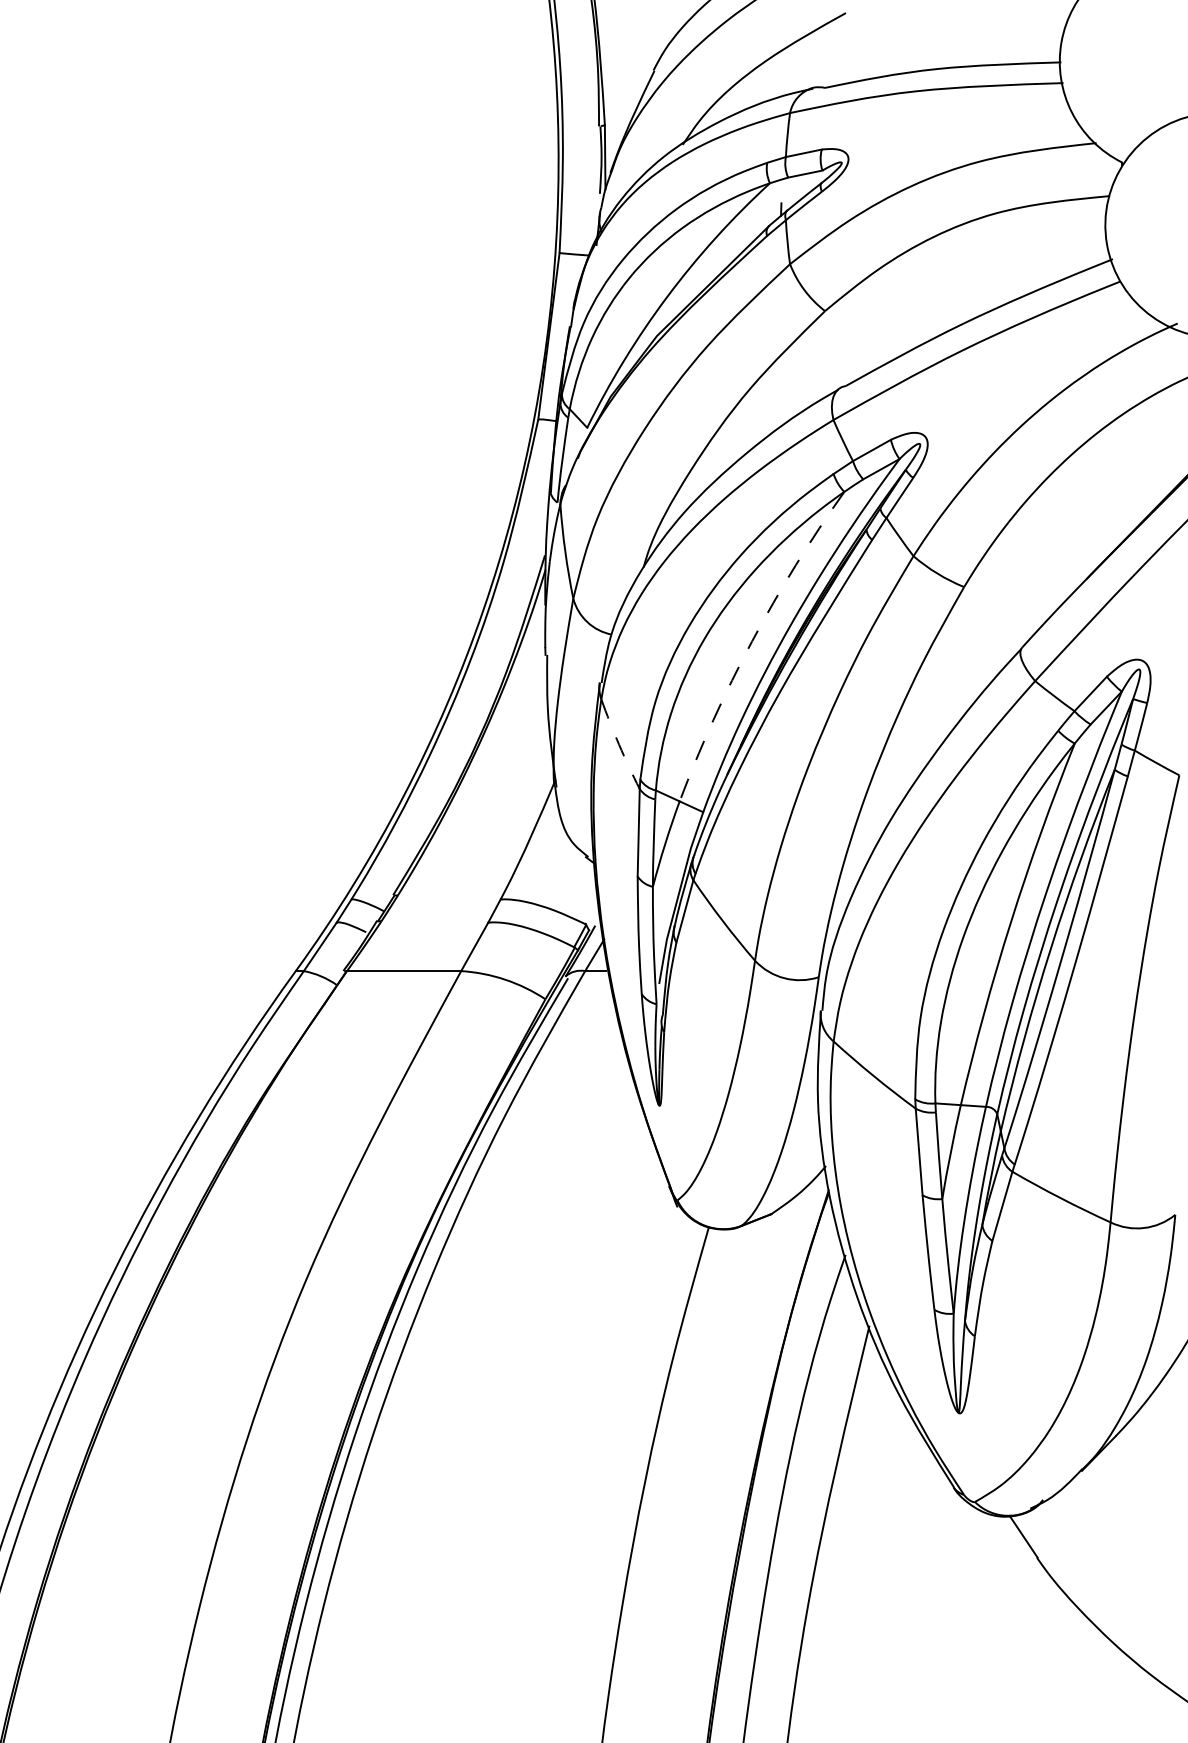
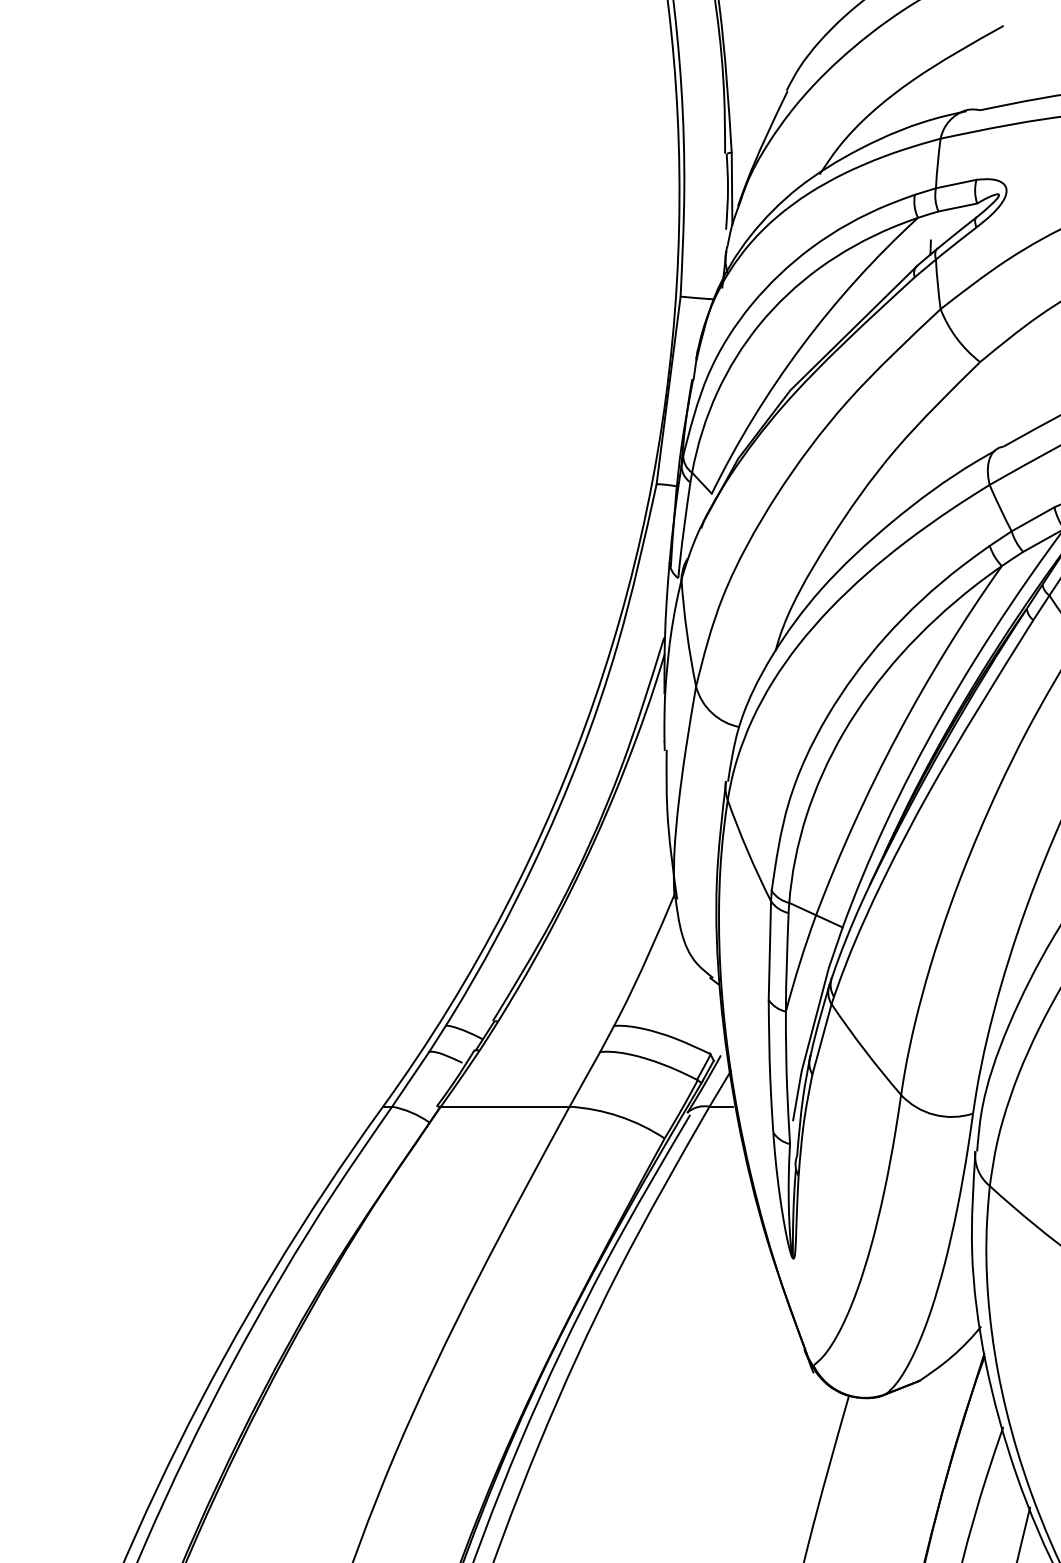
arc: (752, 641) -> (898, 734), dashed -> solid
arc: (619, 744) -> (748, 851), dashed -> solid

